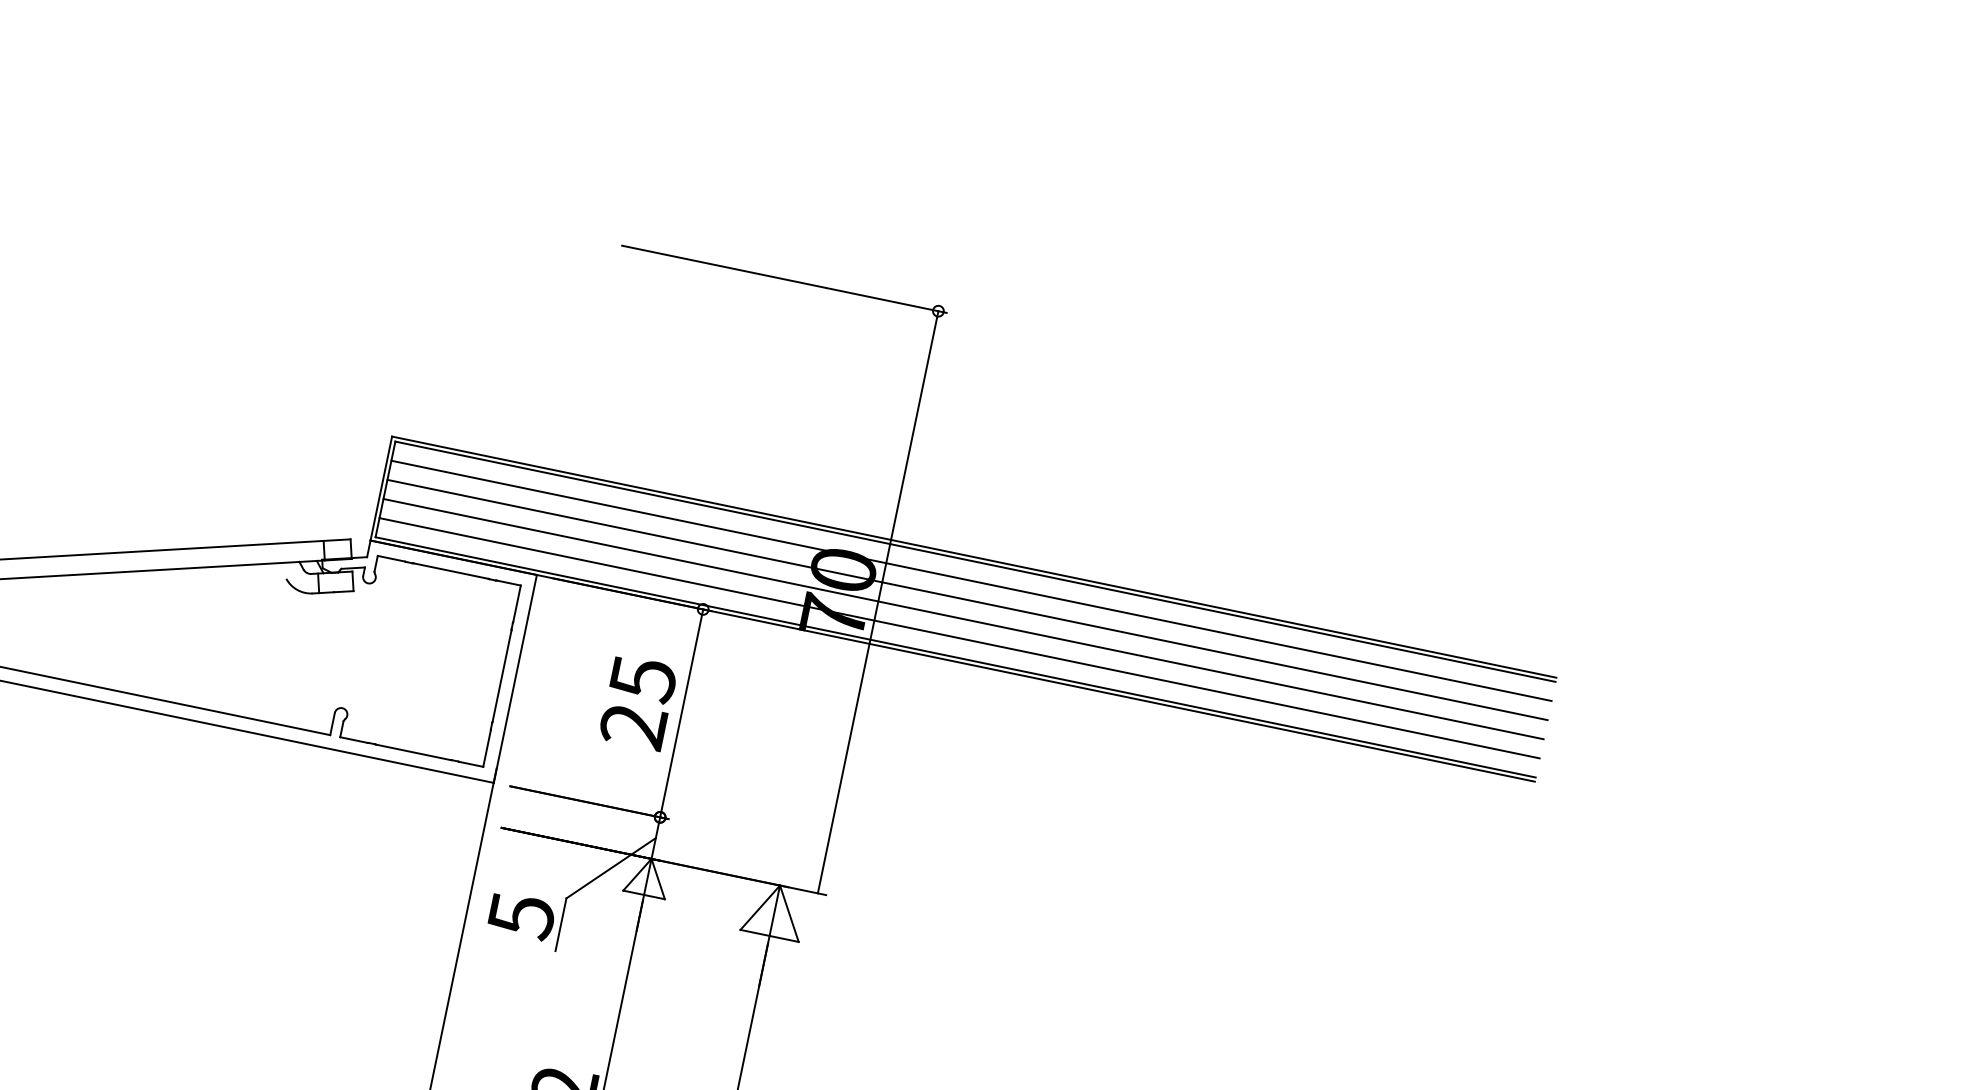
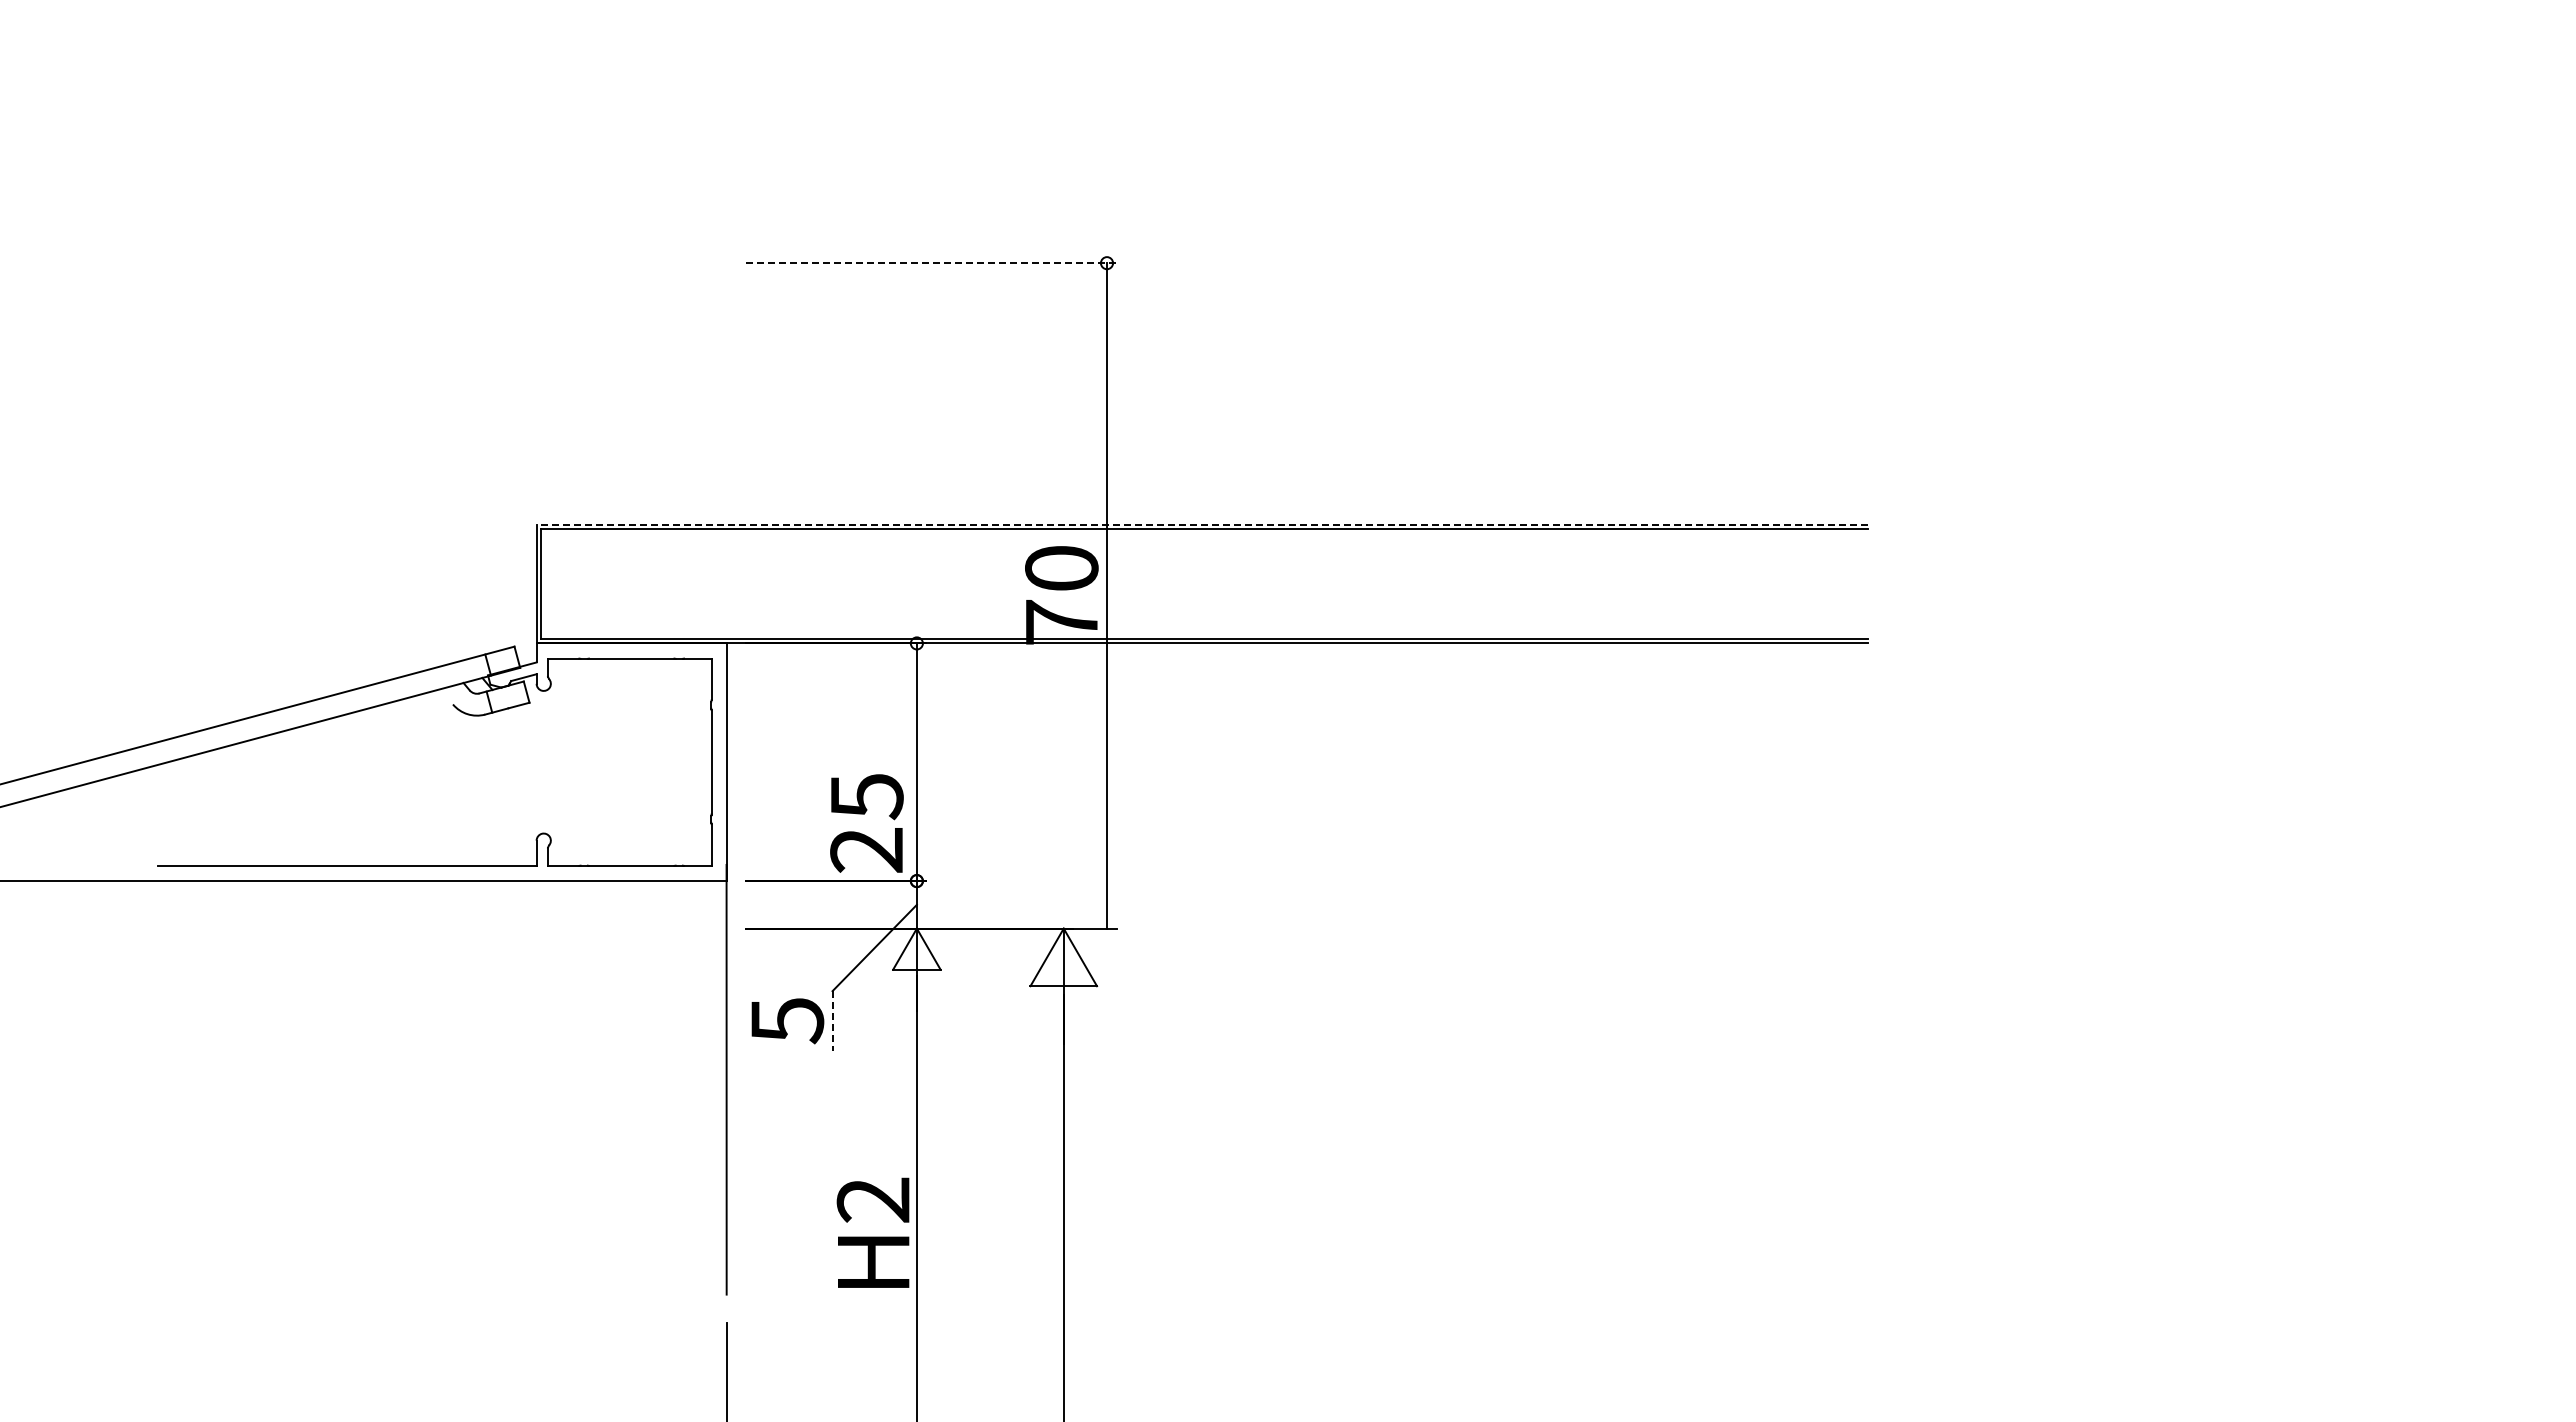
line: (784, 279) -> (931, 263), solid -> dashed
line: (973, 556) -> (1201, 524), solid -> dashed
line: (971, 581) -> (1204, 551), removed
line: (967, 600) -> (1204, 573), removed
line: (963, 618) -> (1204, 594), removed
line: (959, 637) -> (1204, 616), removed
text: (637, 702) -> (866, 823), moved
line: (560, 924) -> (832, 1021), solid -> dashed

